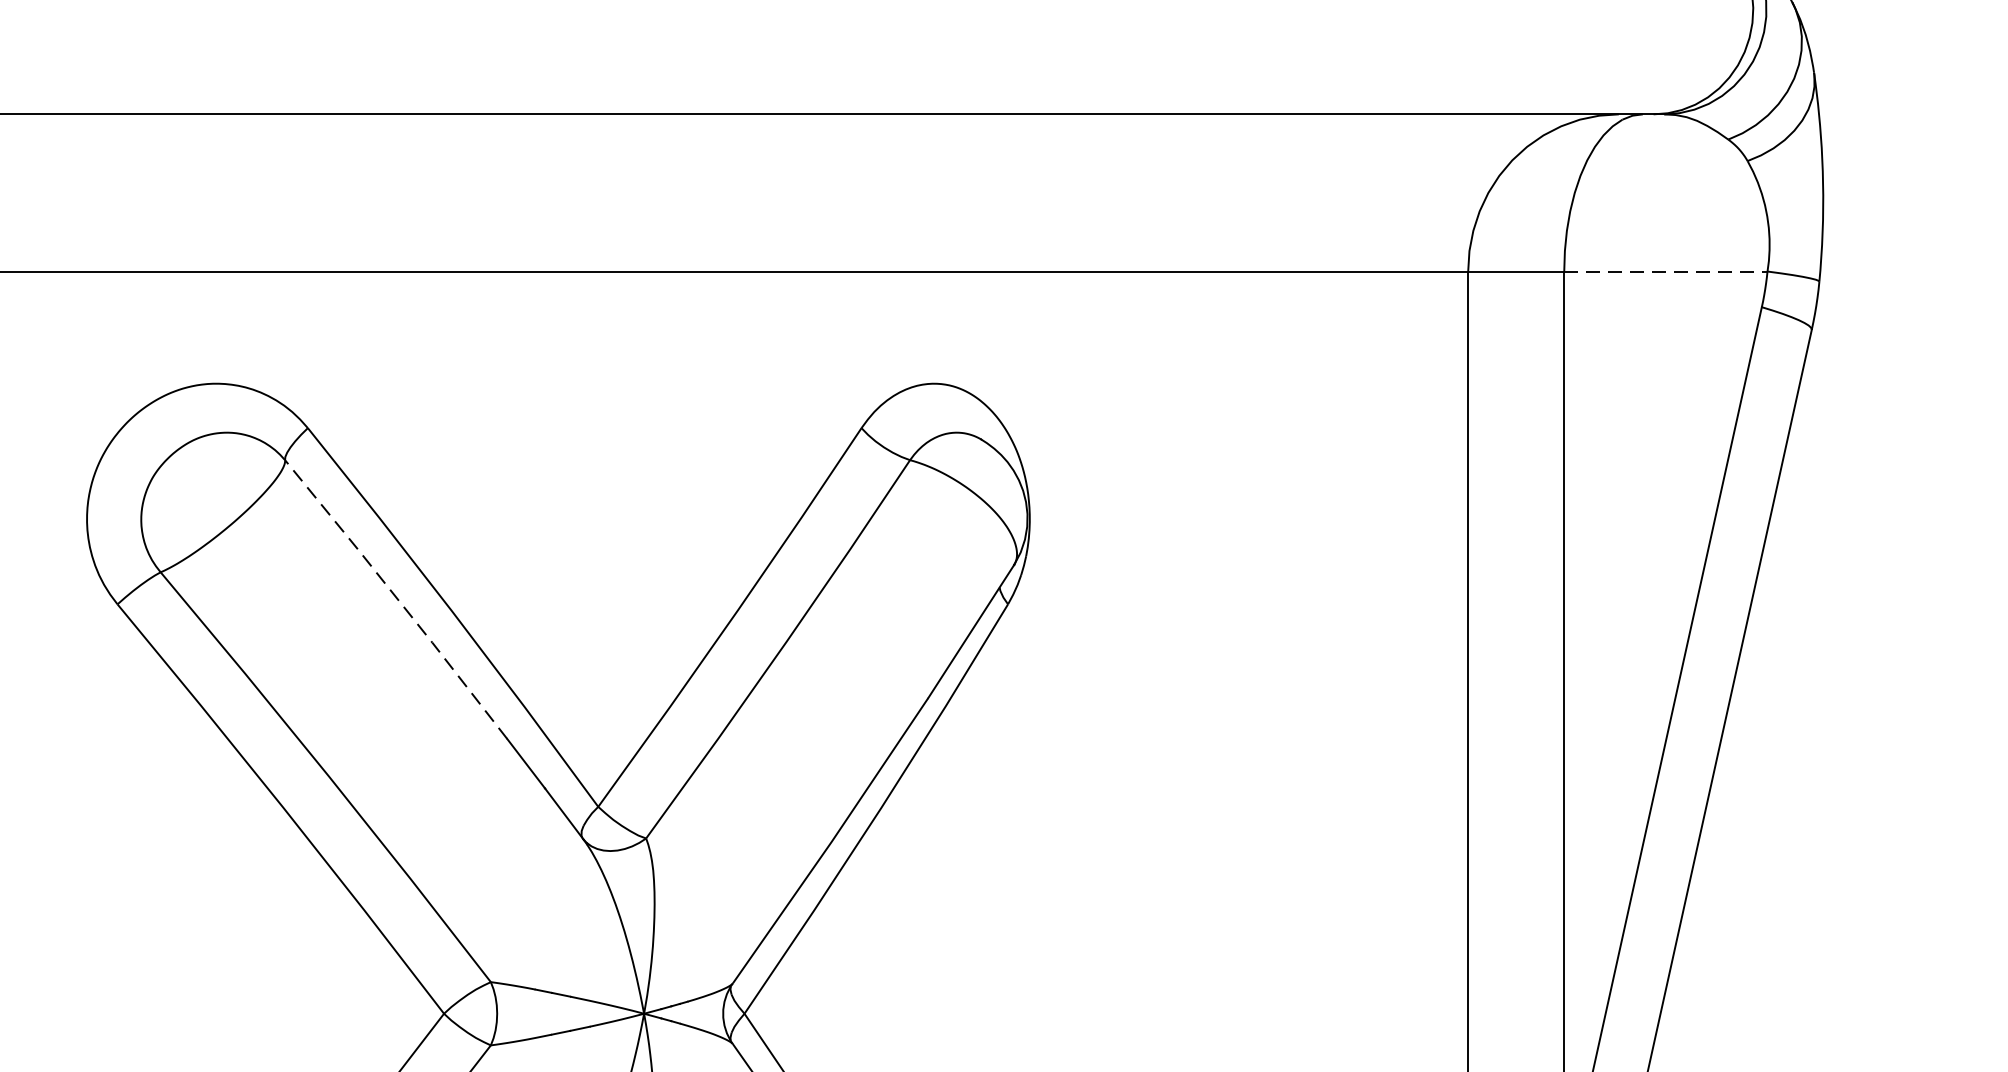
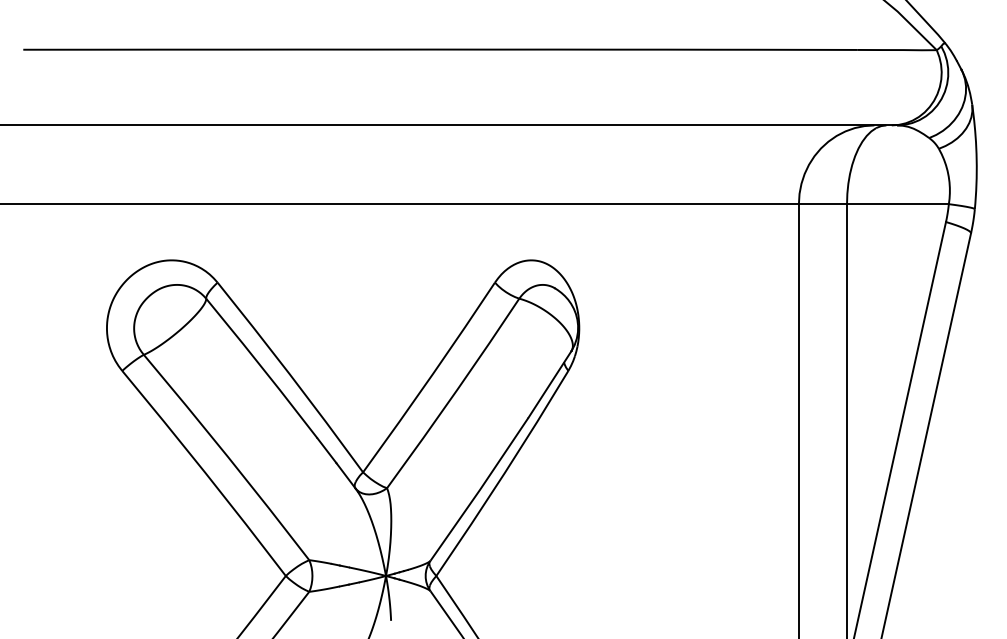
line: (1665, 272) -> (897, 204), dashed -> solid
line: (397, 599) -> (262, 368), dashed -> solid

